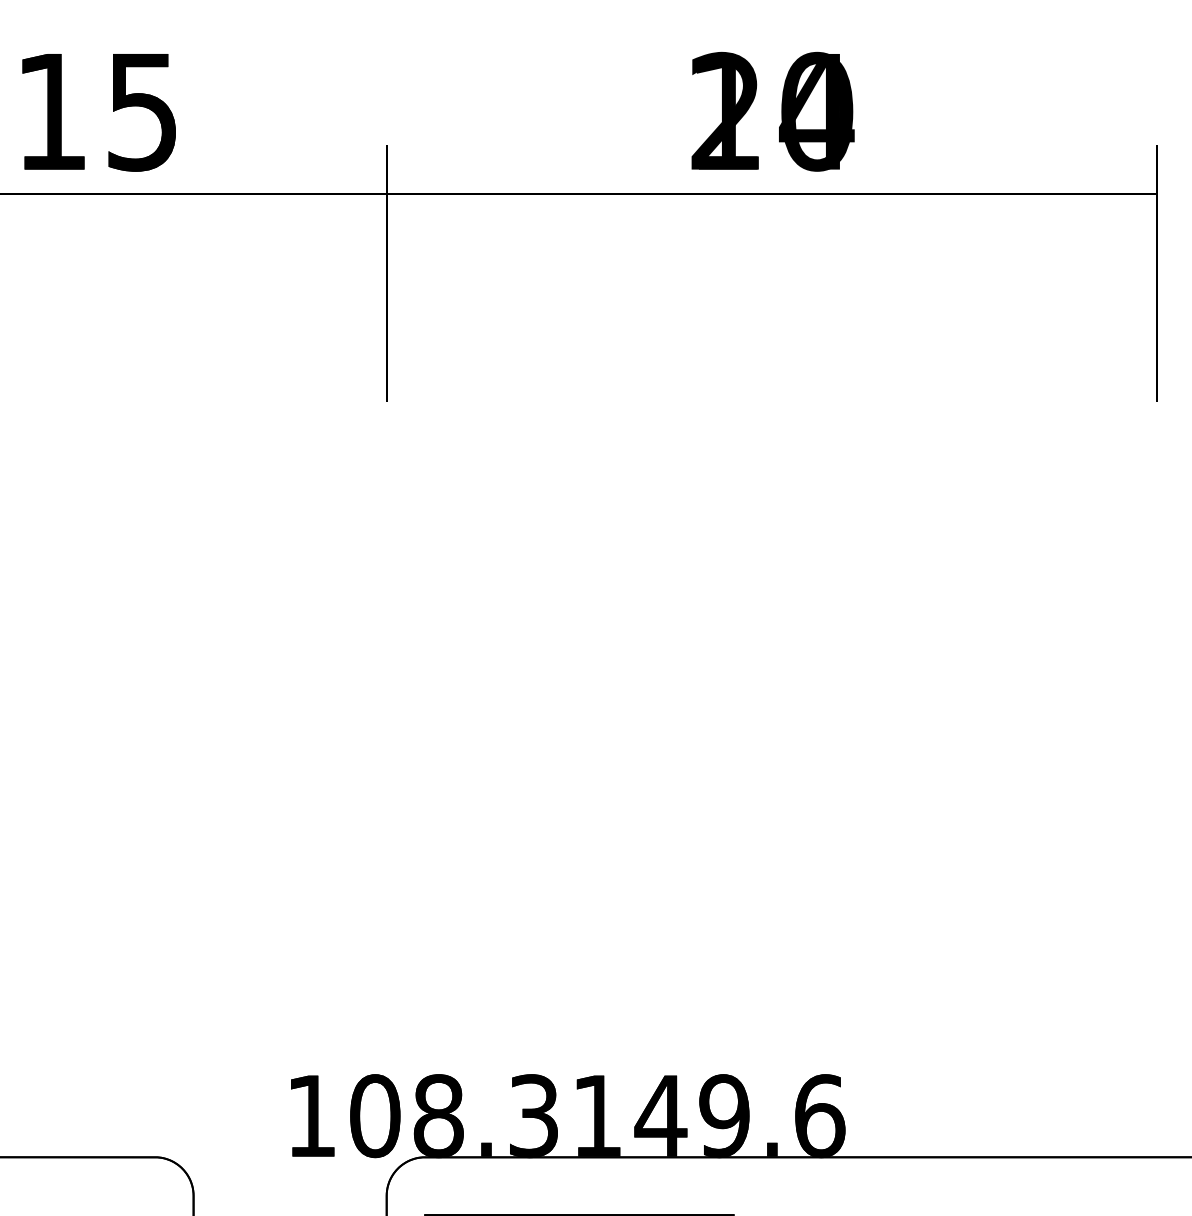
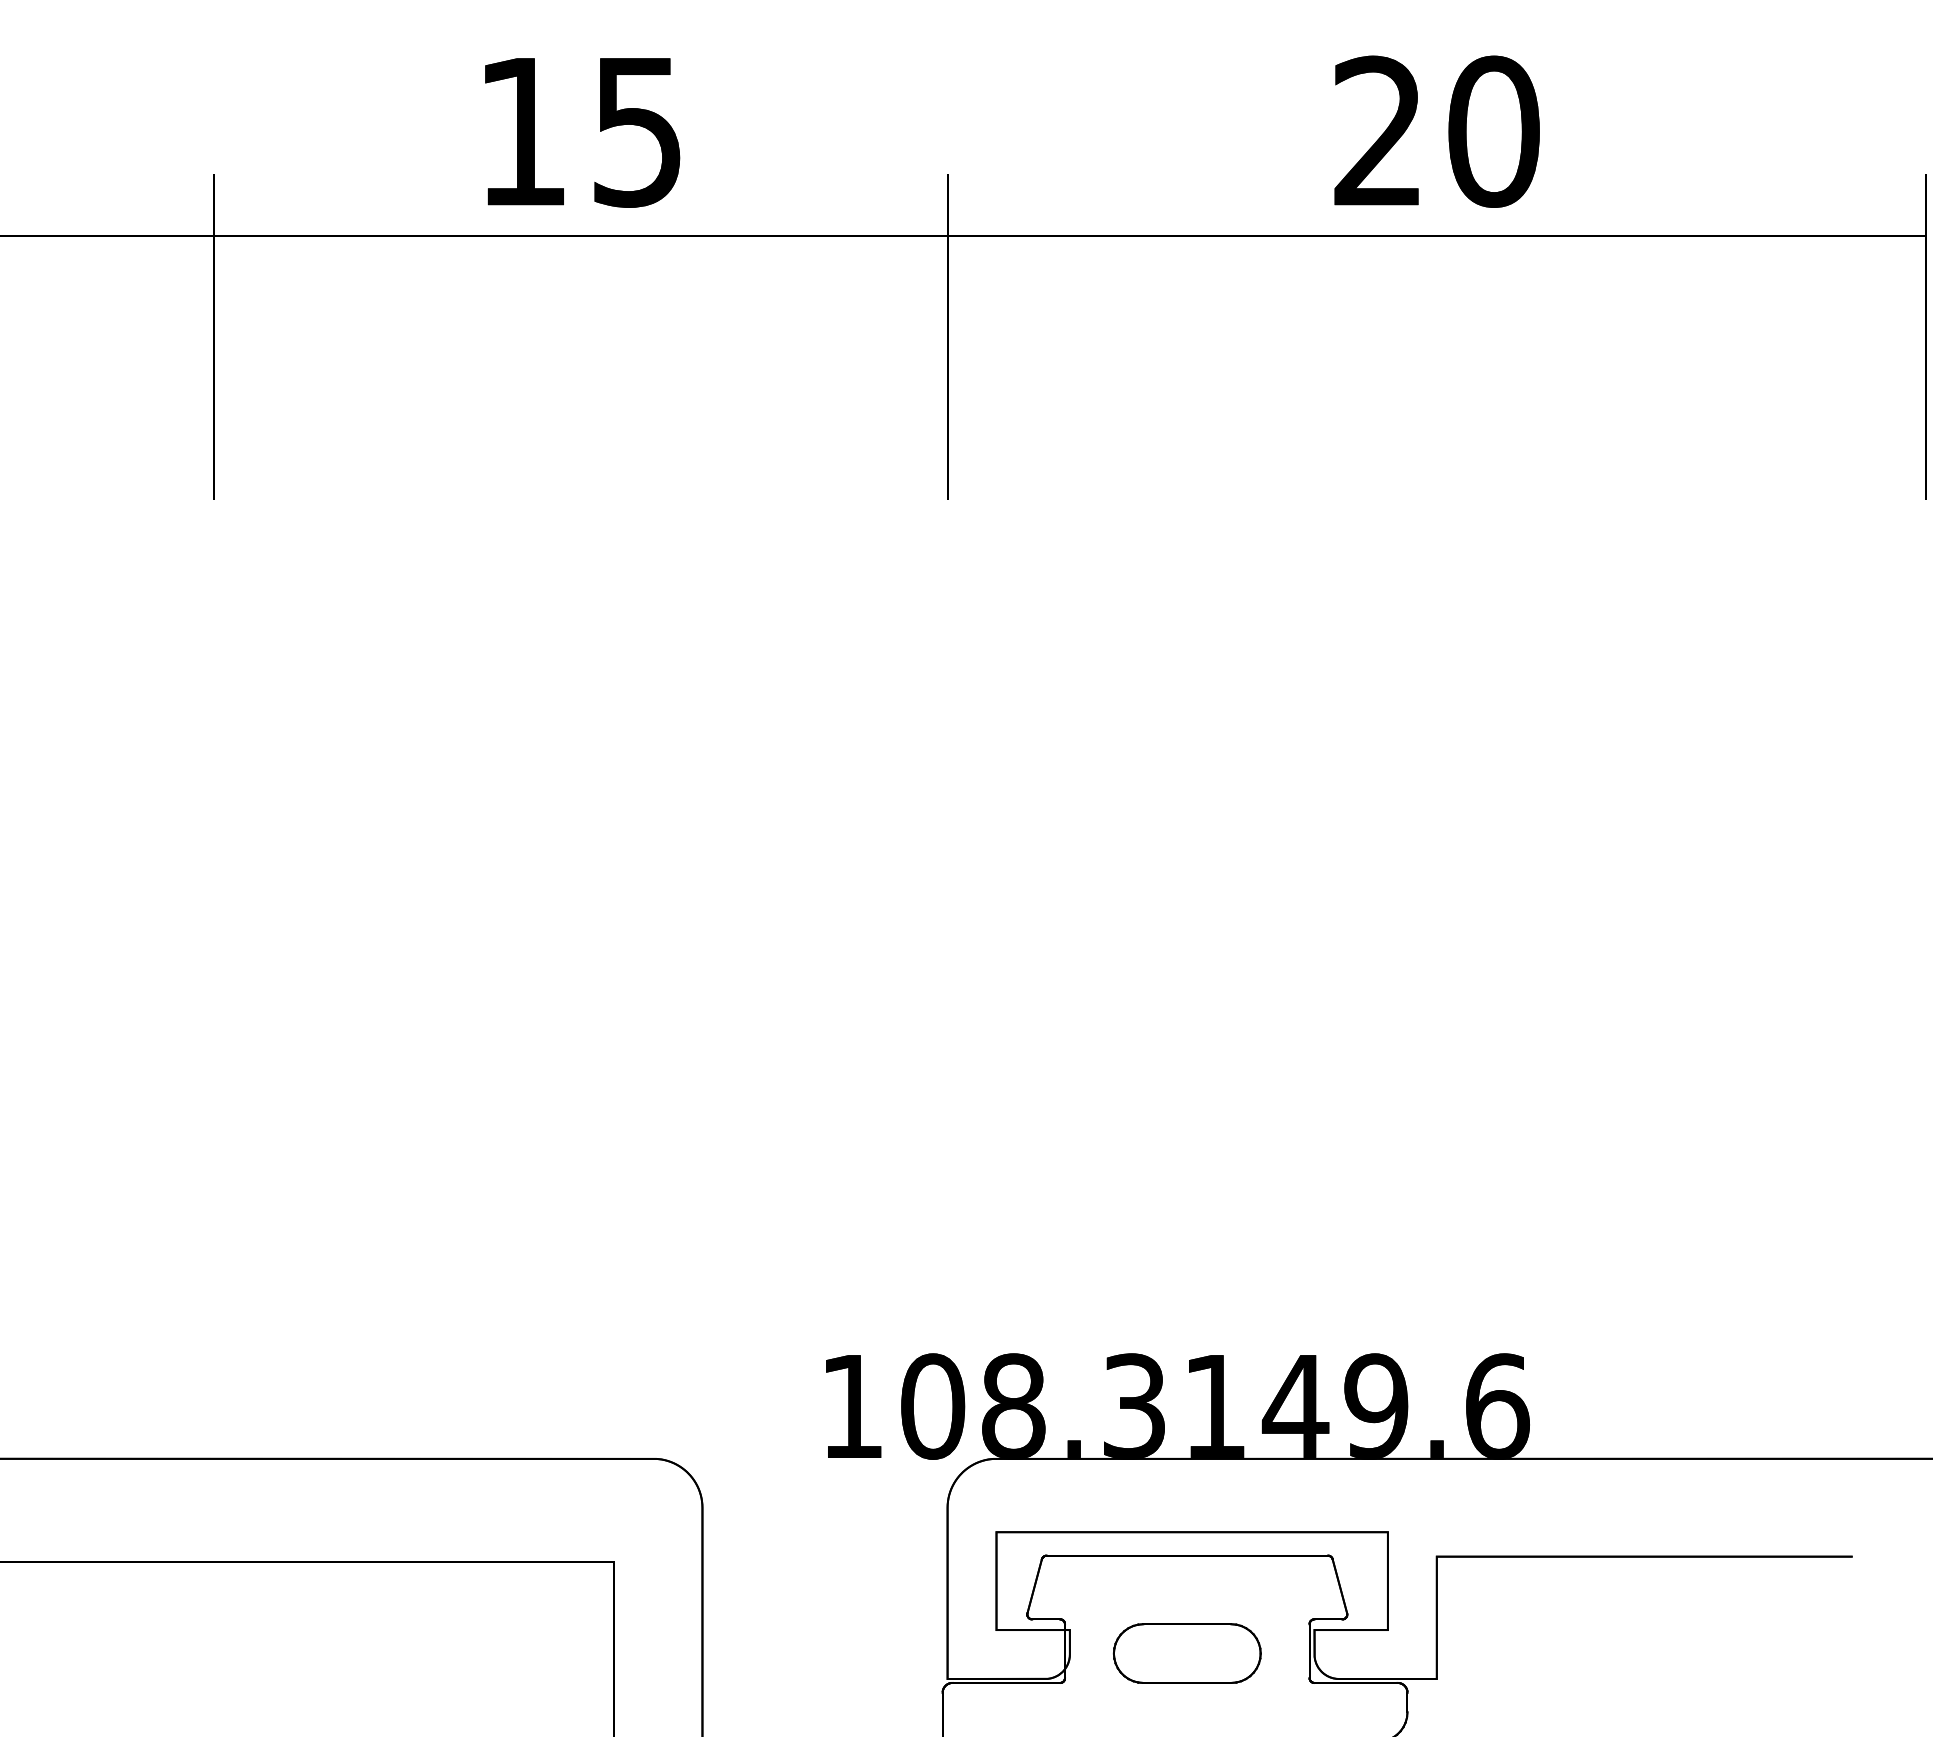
text: (772, 111) -> (1437, 131), 14 -> 20

